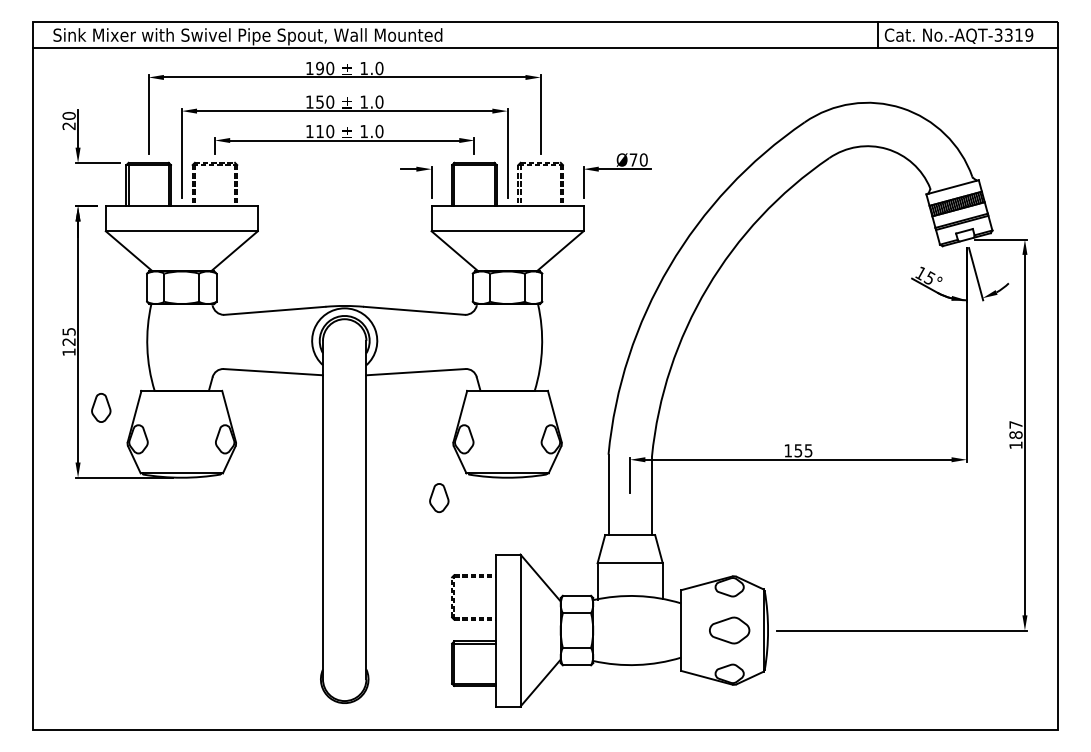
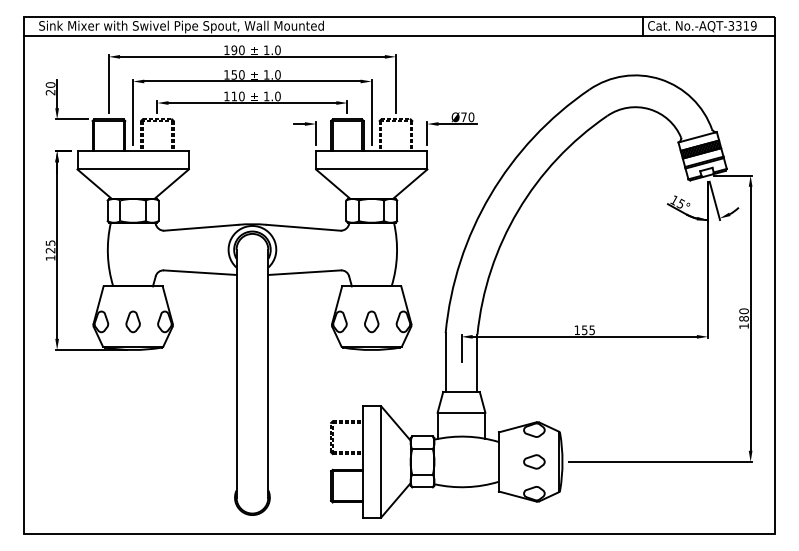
part: (100, 407) -> (132, 321), moved
text: (1015, 425) -> (743, 311), 187 -> 180
part: (438, 497) -> (371, 321), moved
part: (729, 629) -> (534, 461), size x0.71

